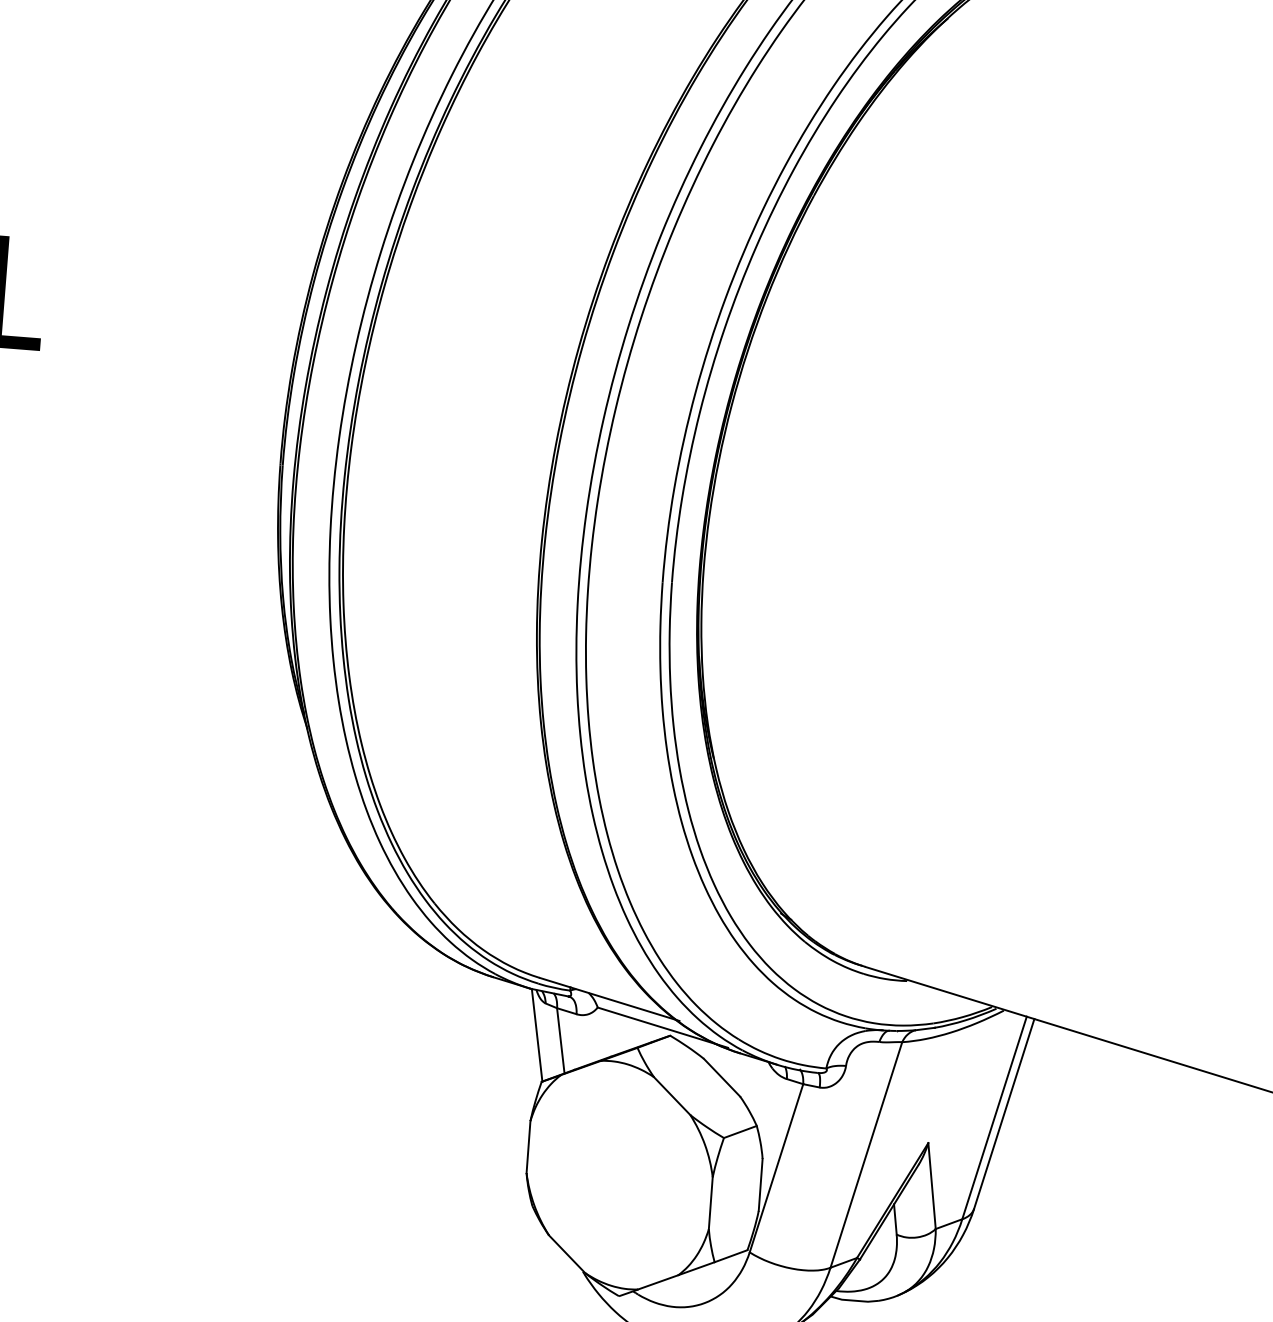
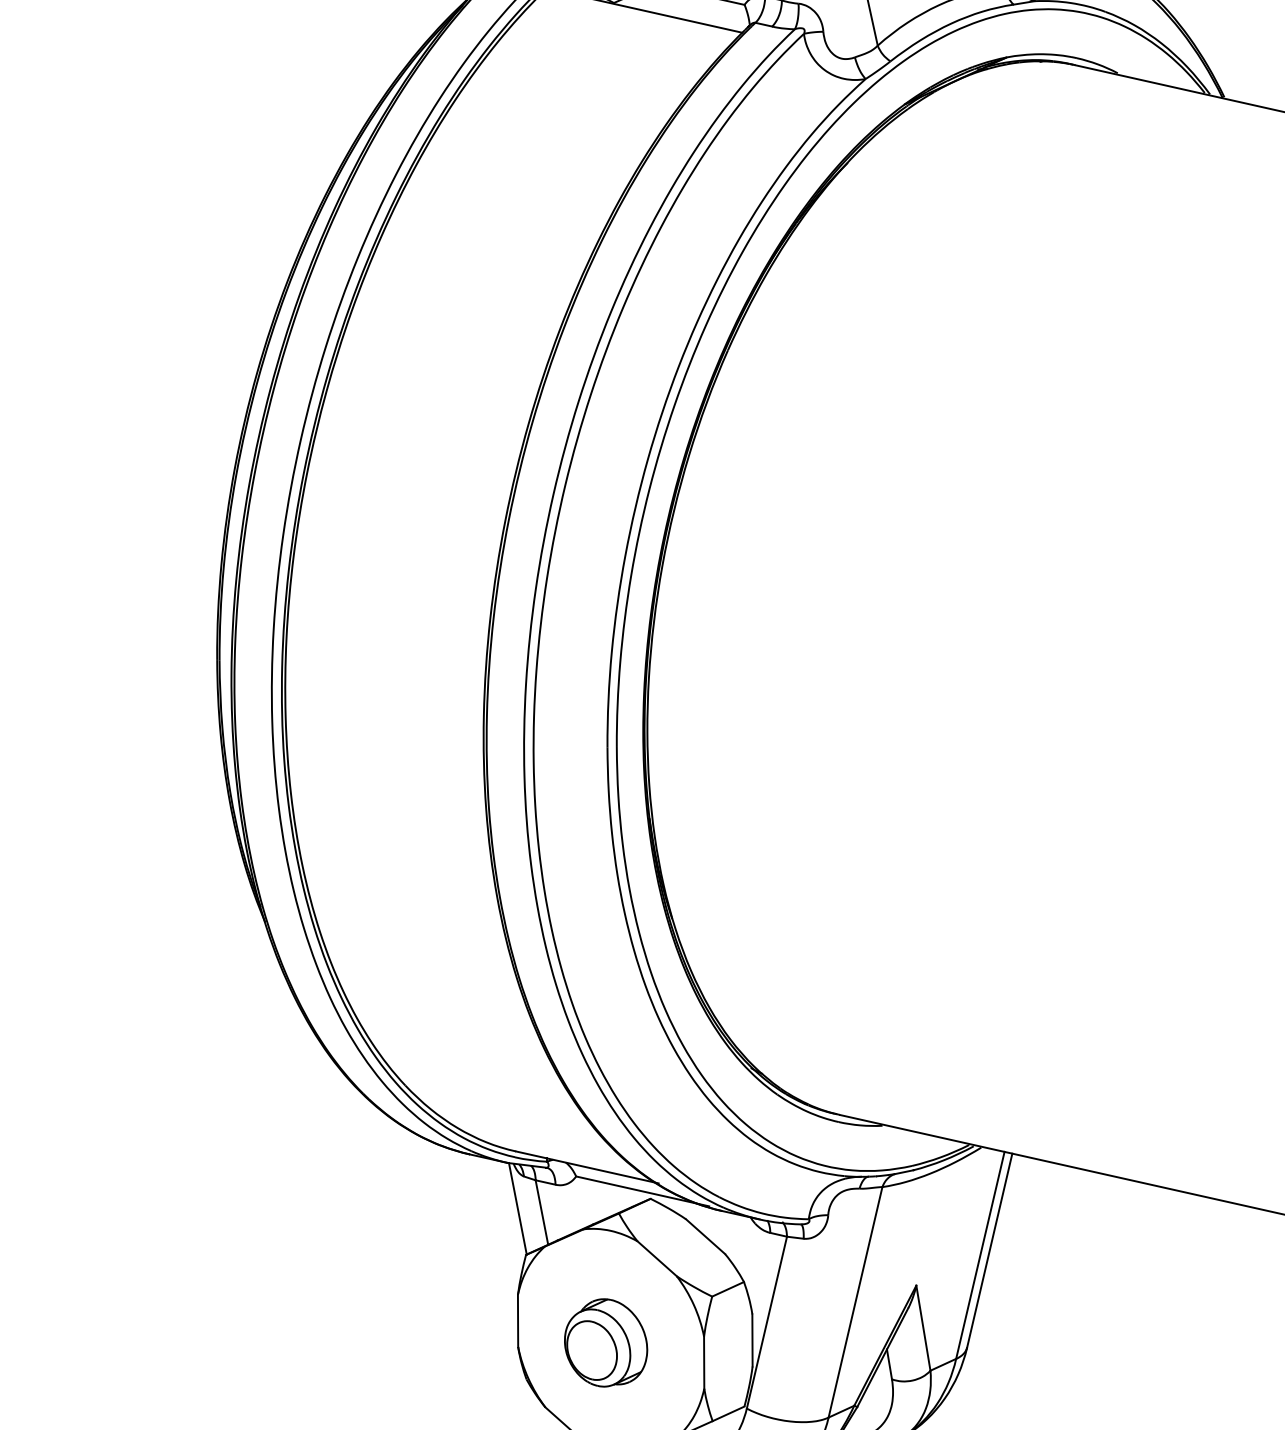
part: (614, 1175) -> (606, 1342), added

